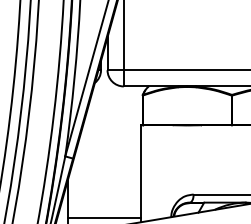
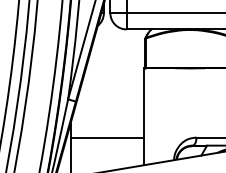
line: (103, 217) -> (106, 137), moved

